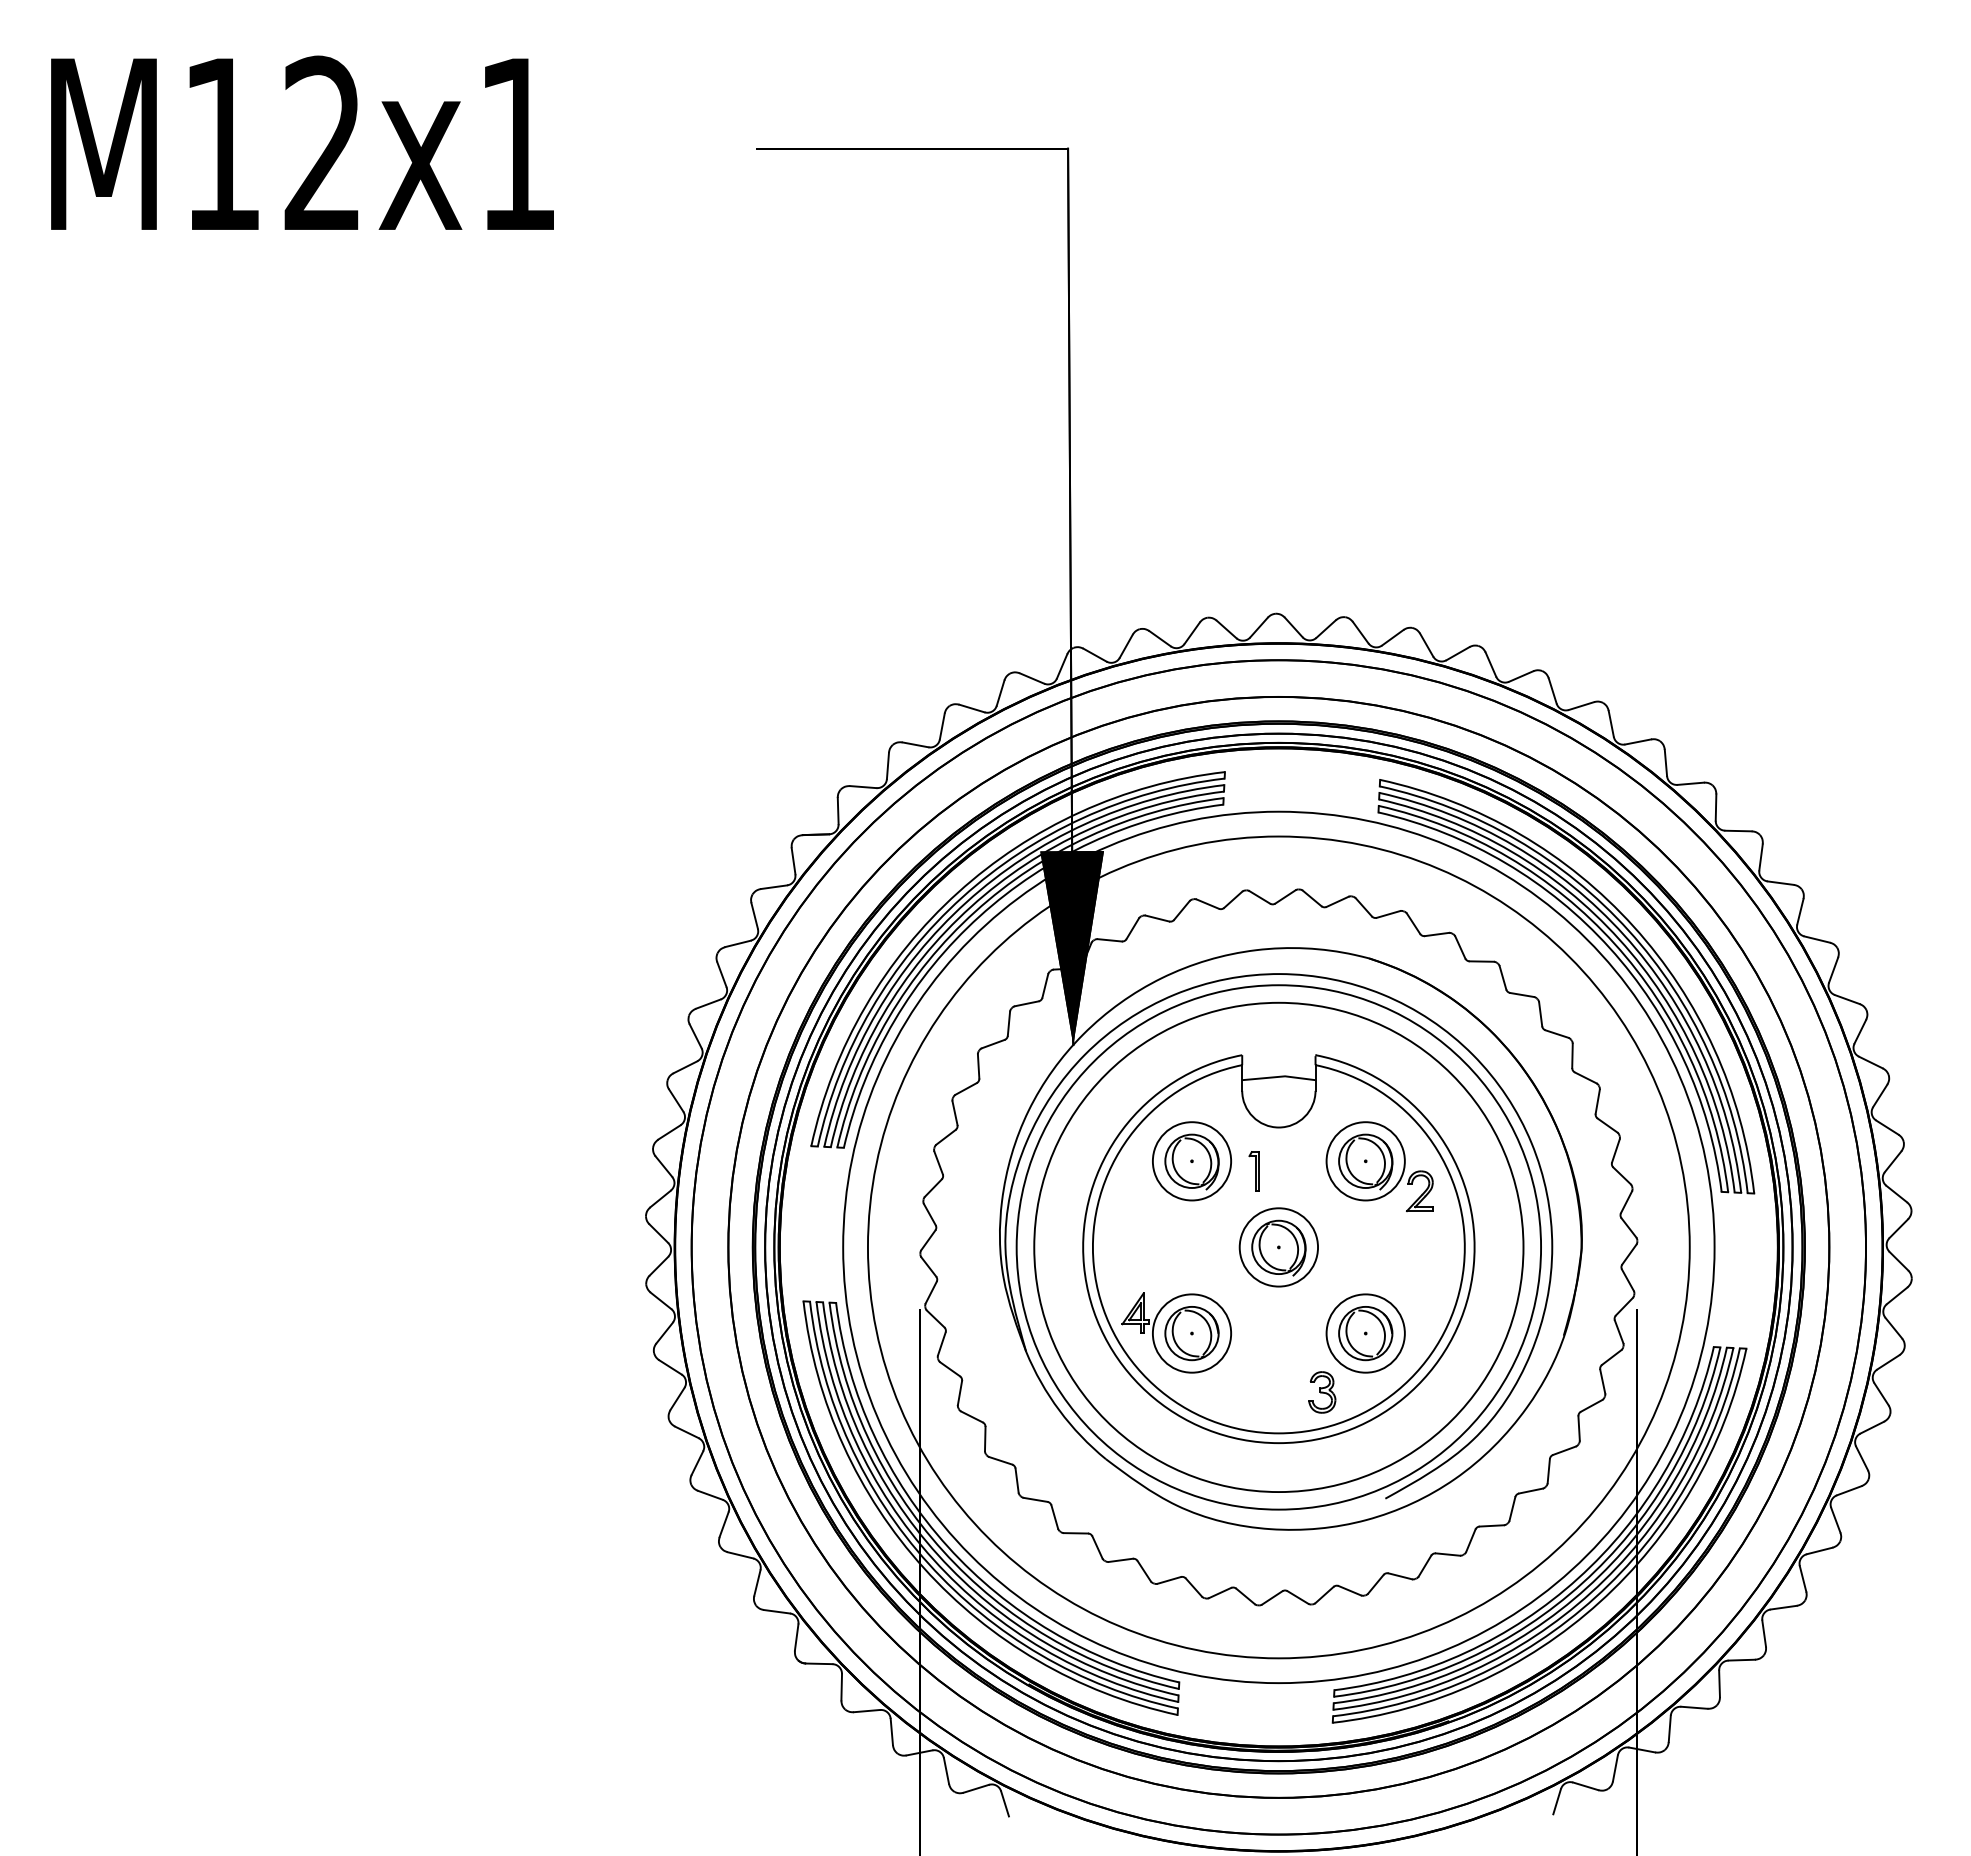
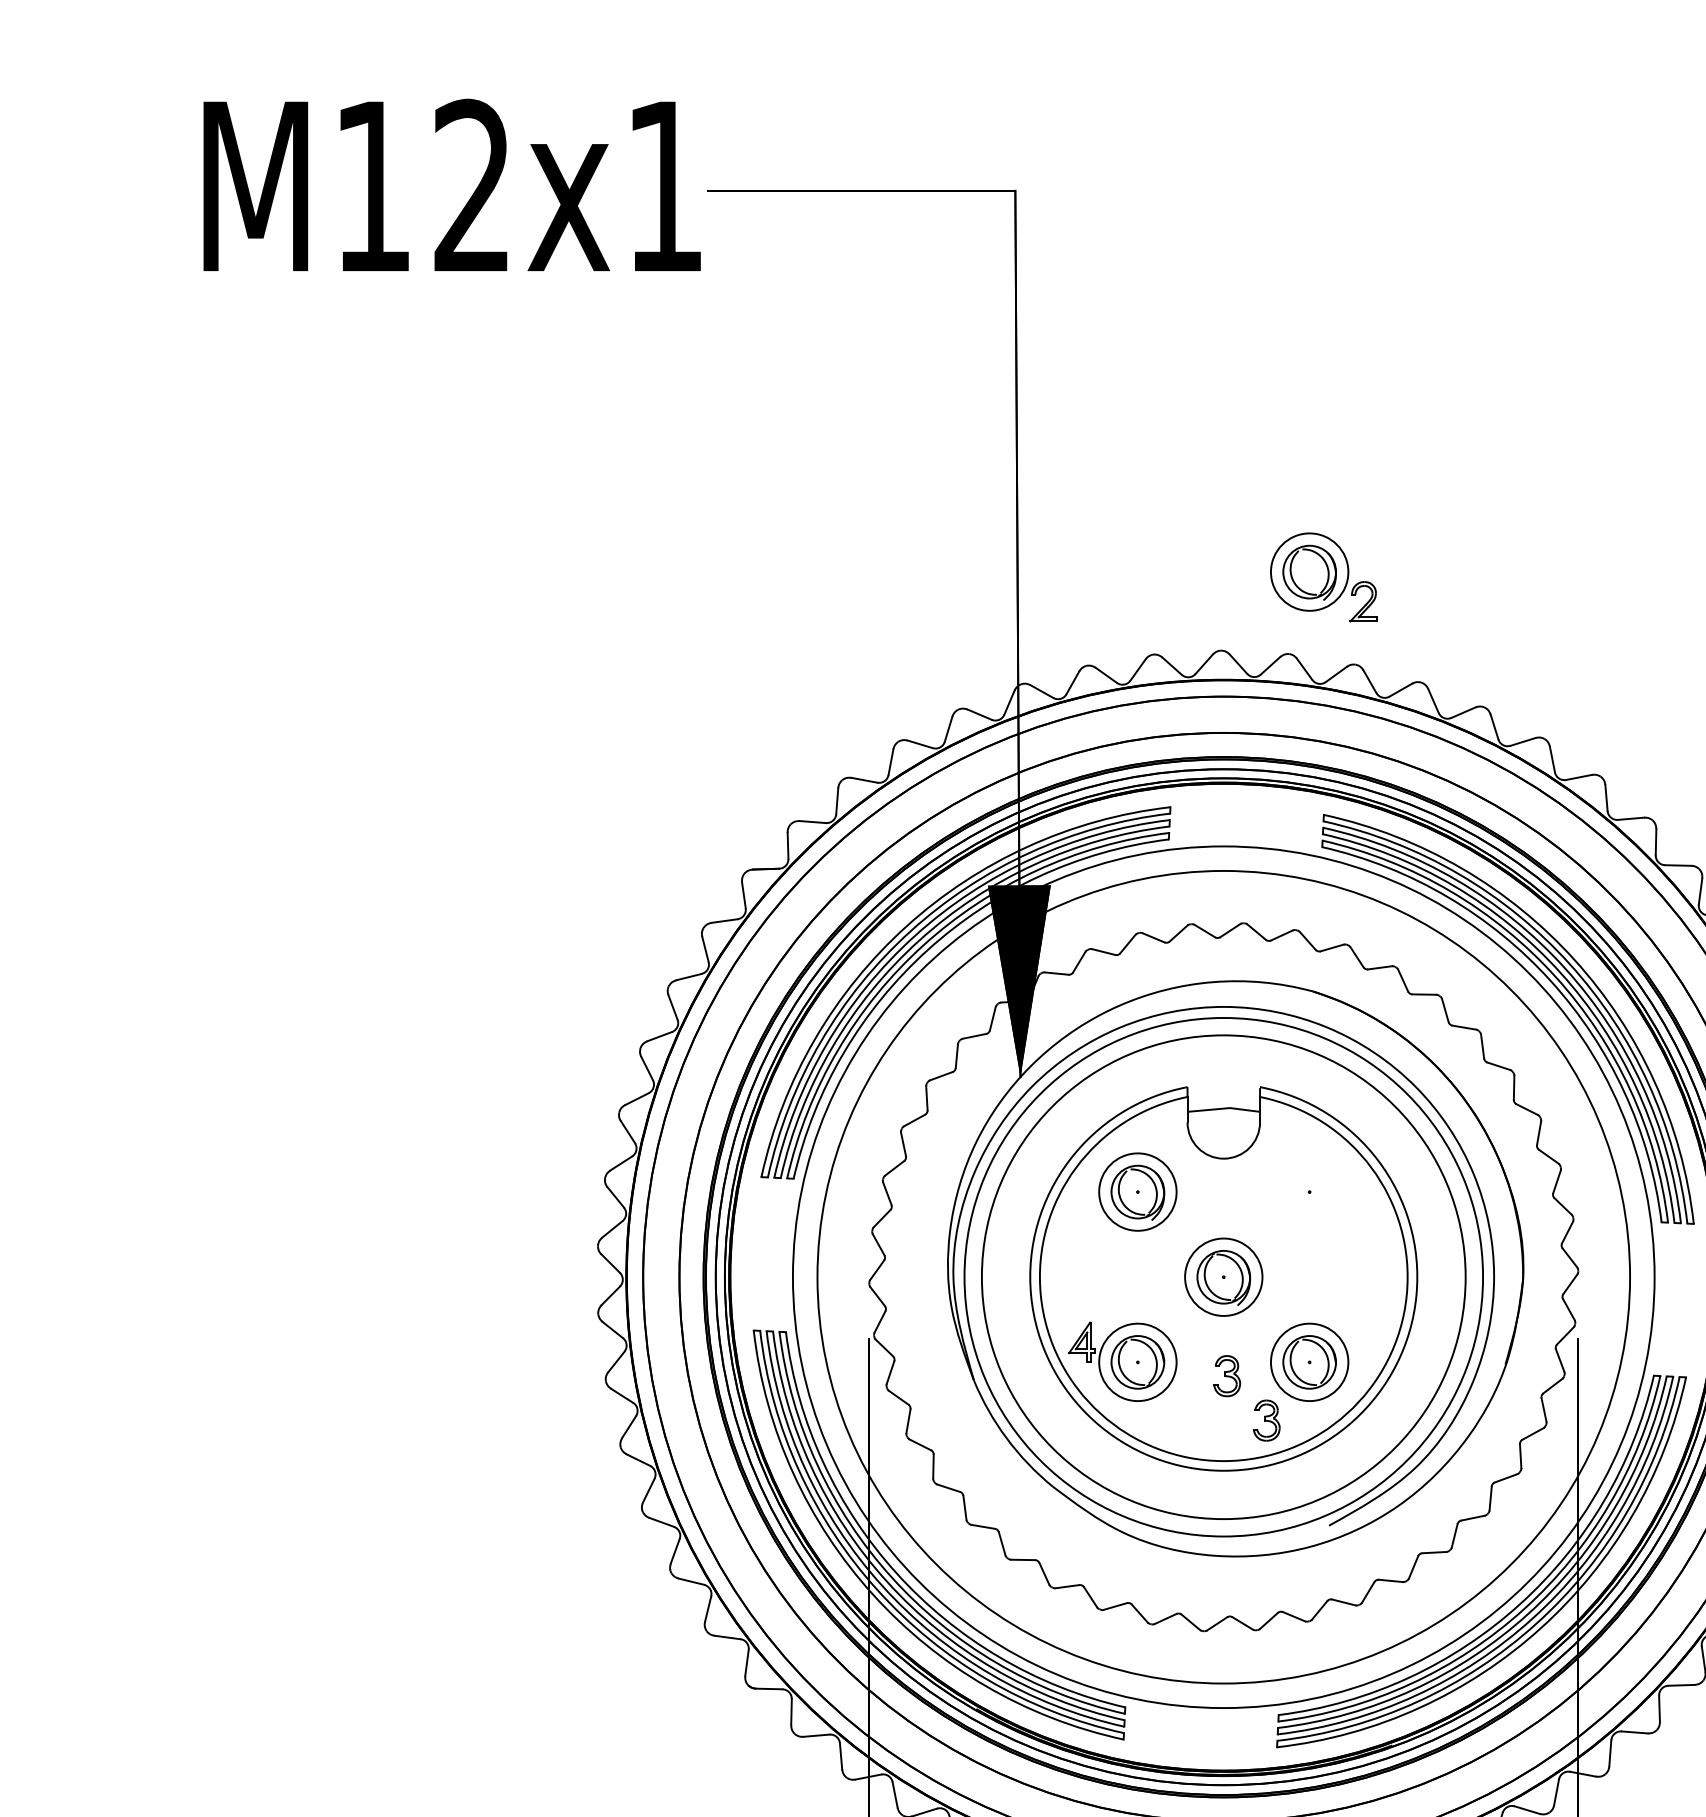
text: (302, 142) -> (452, 184), moved
part: (1379, 1166) -> (1323, 577), moved
part: (1253, 1171) -> (1198, 1202), removed
part: (1282, 1347) -> (1227, 1376), added

